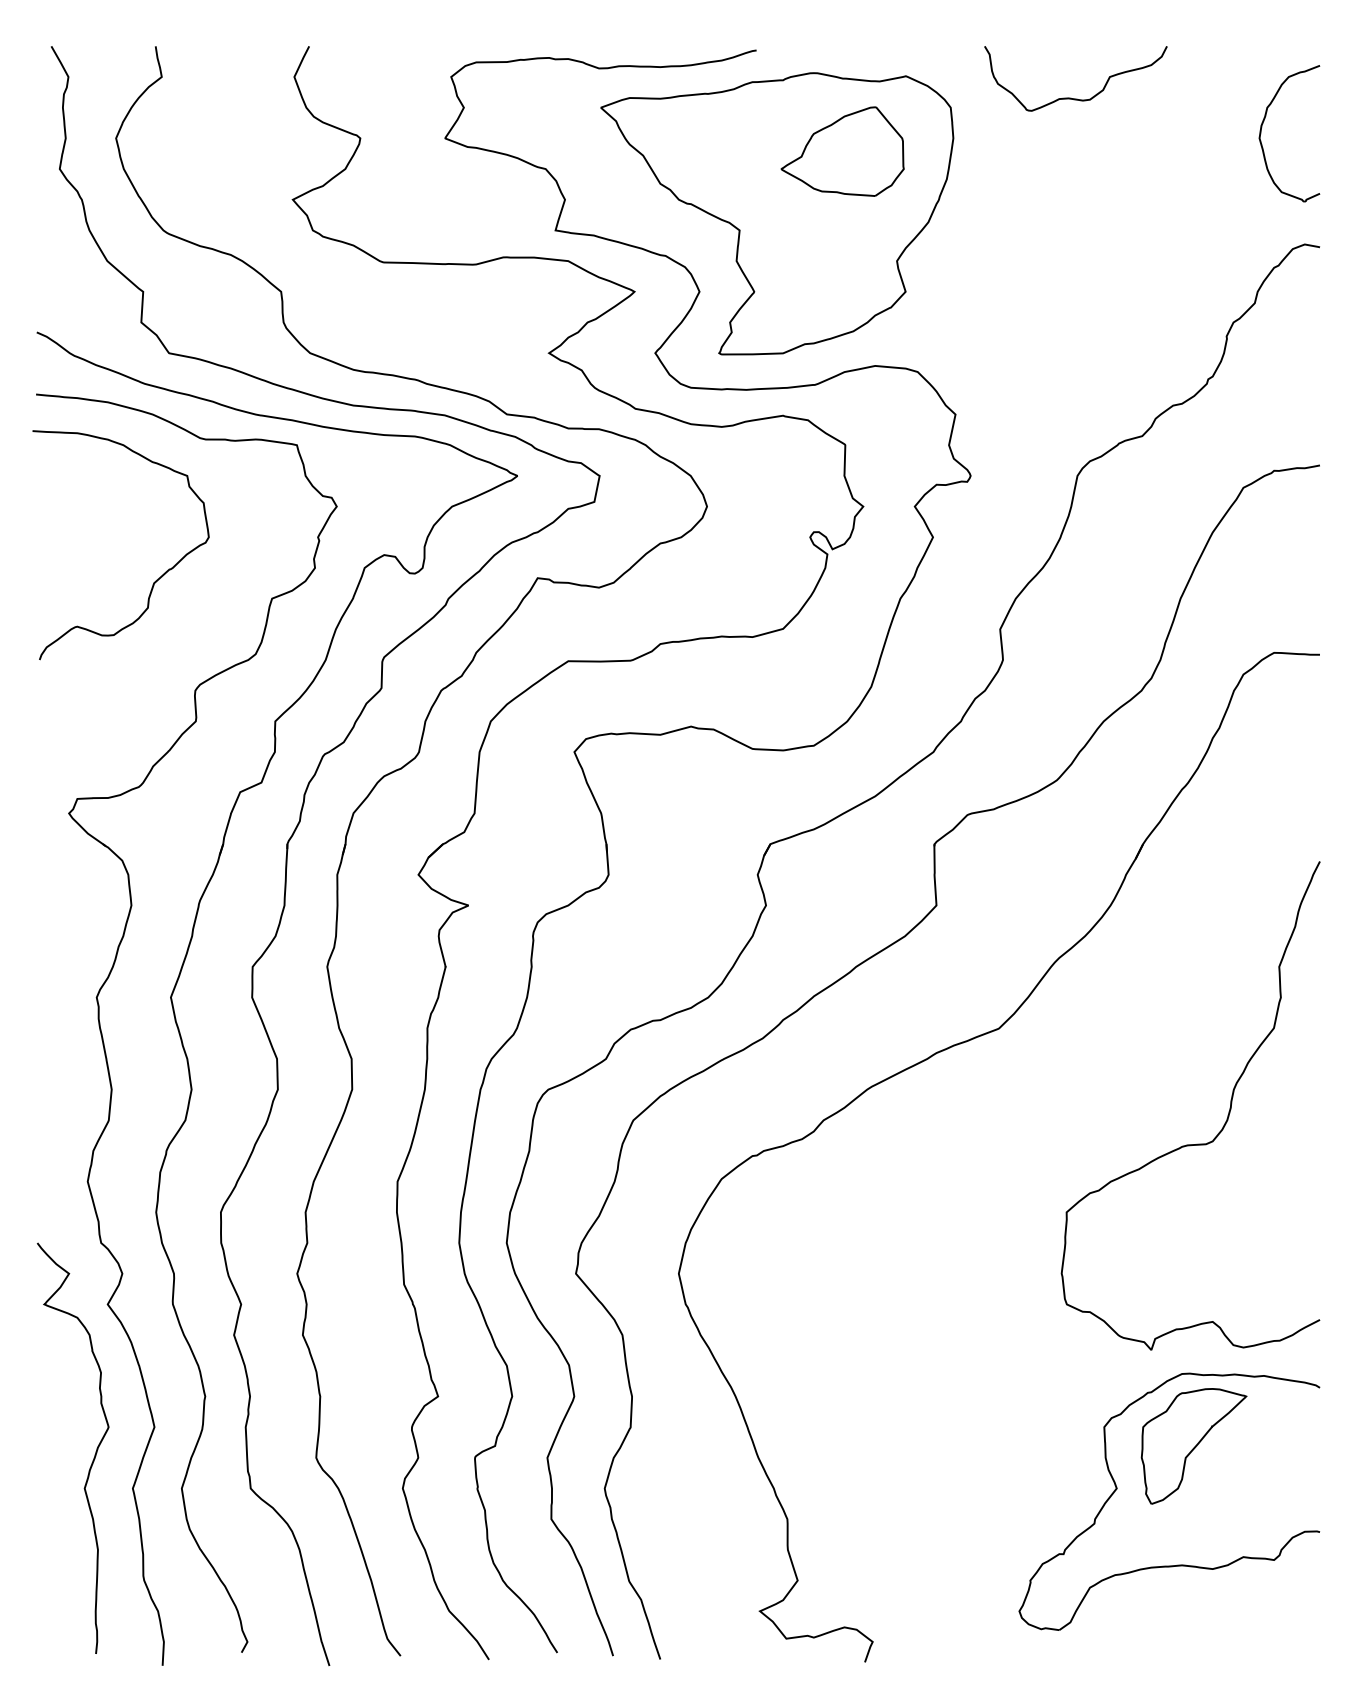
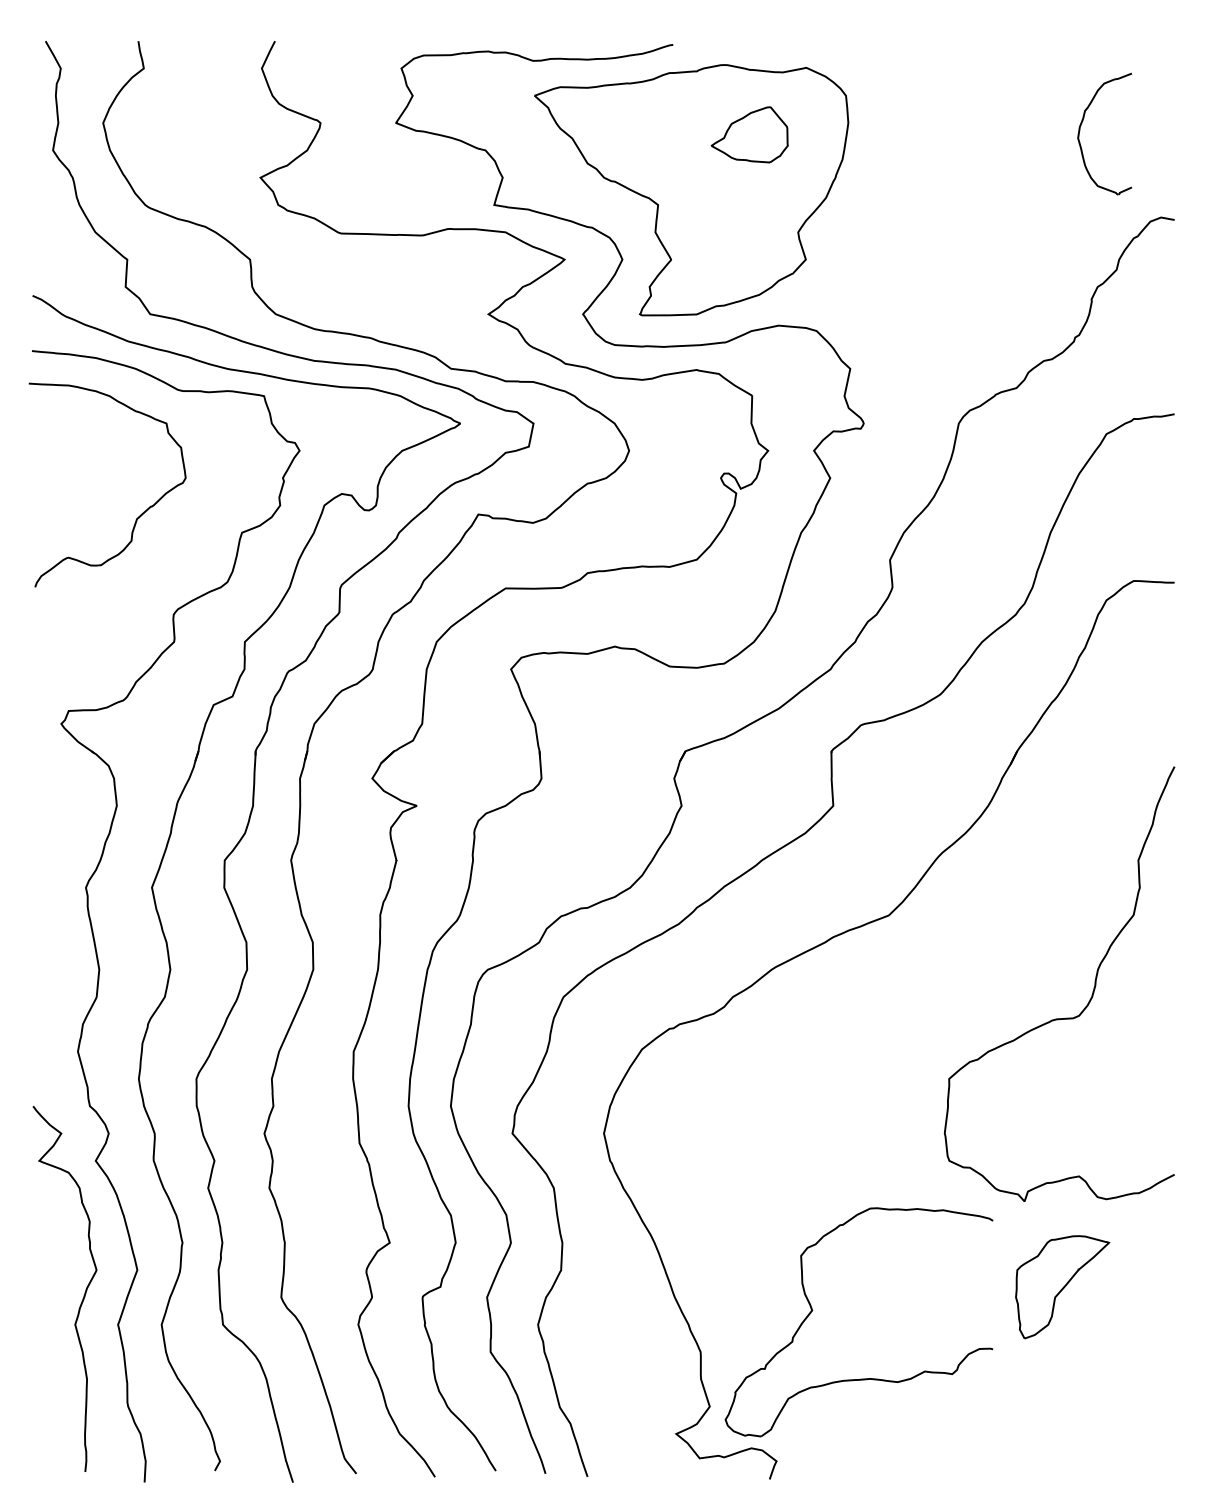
curve: (1071, 97) -> (953, 86), removed
part: (1262, 127) -> (1080, 128), moved
part: (842, 151) -> (749, 134), size x0.7
part: (1117, 1489) -> (812, 1311), moved

